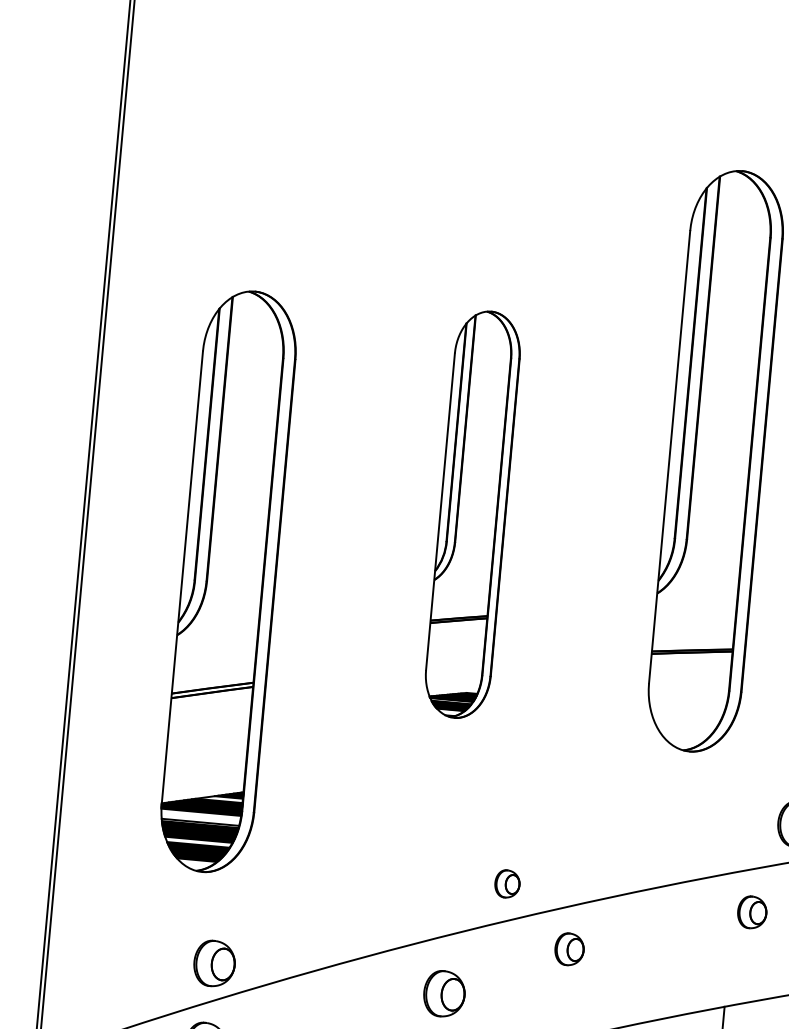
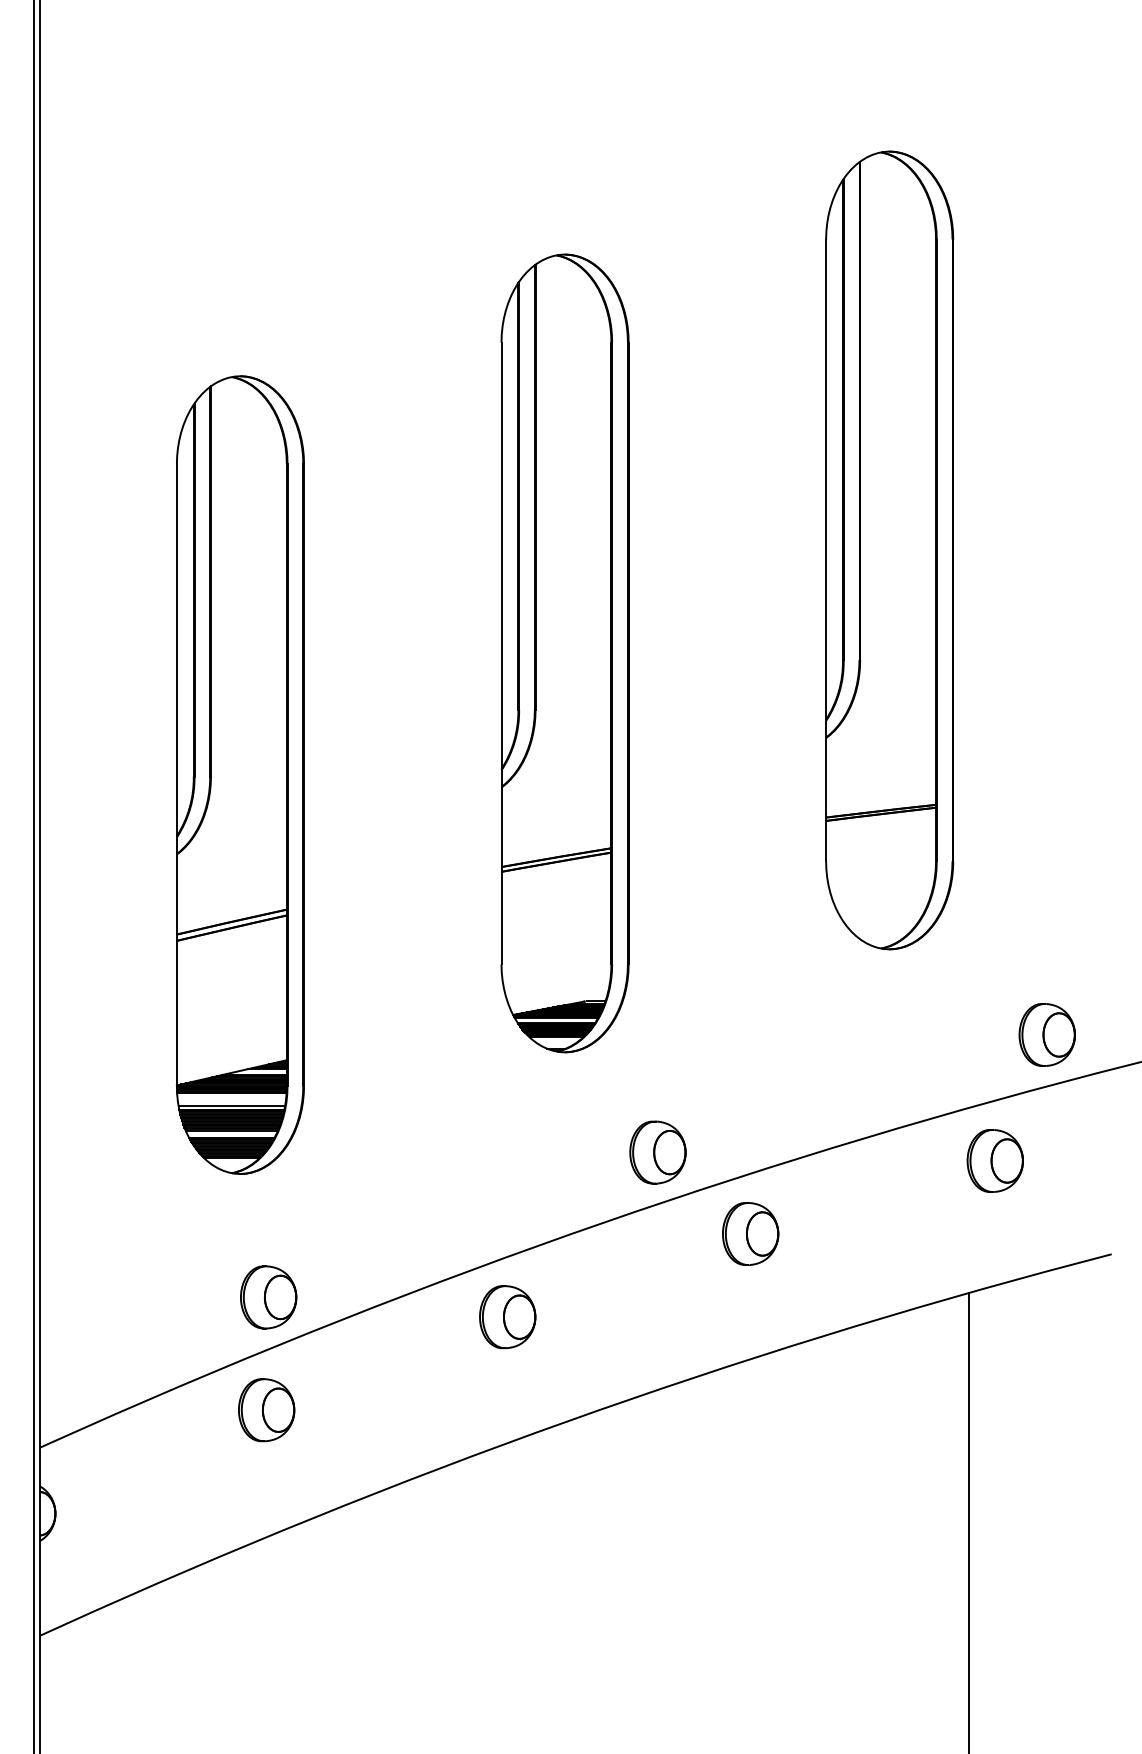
part: (472, 514) -> (564, 653), size x1.43
part: (507, 883) -> (657, 1152), size x1.67
part: (751, 912) -> (994, 1160), size x1.43
part: (569, 949) -> (750, 1233), size x1.43
part: (444, 994) -> (507, 1317), moved

